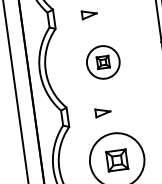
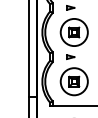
part: (101, 62) -> (73, 32), size x1.67

